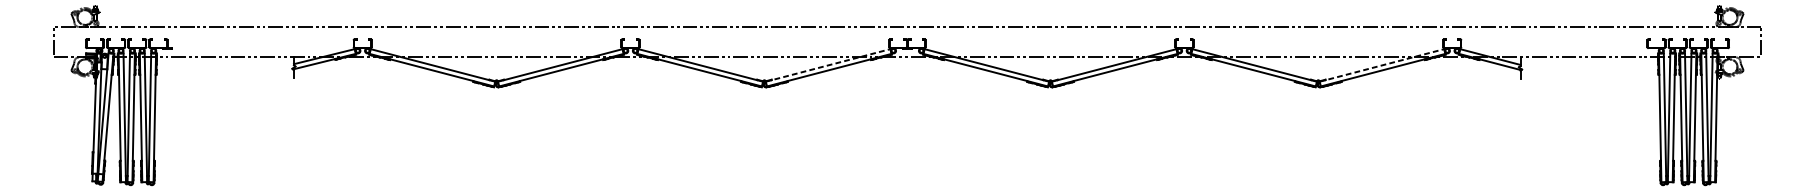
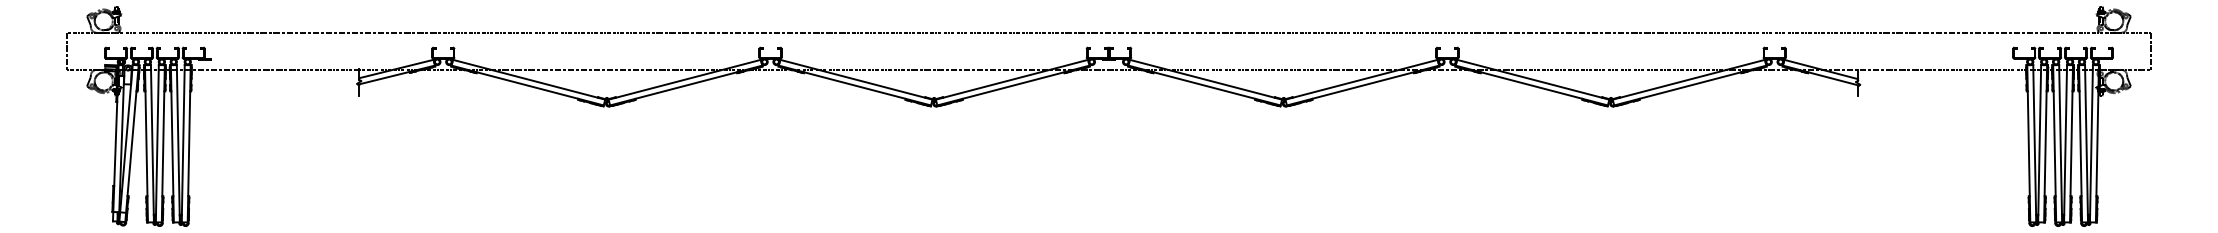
line: (827, 65) -> (1011, 79), dashed -> solid
line: (1381, 65) -> (1688, 79), dashed -> solid

